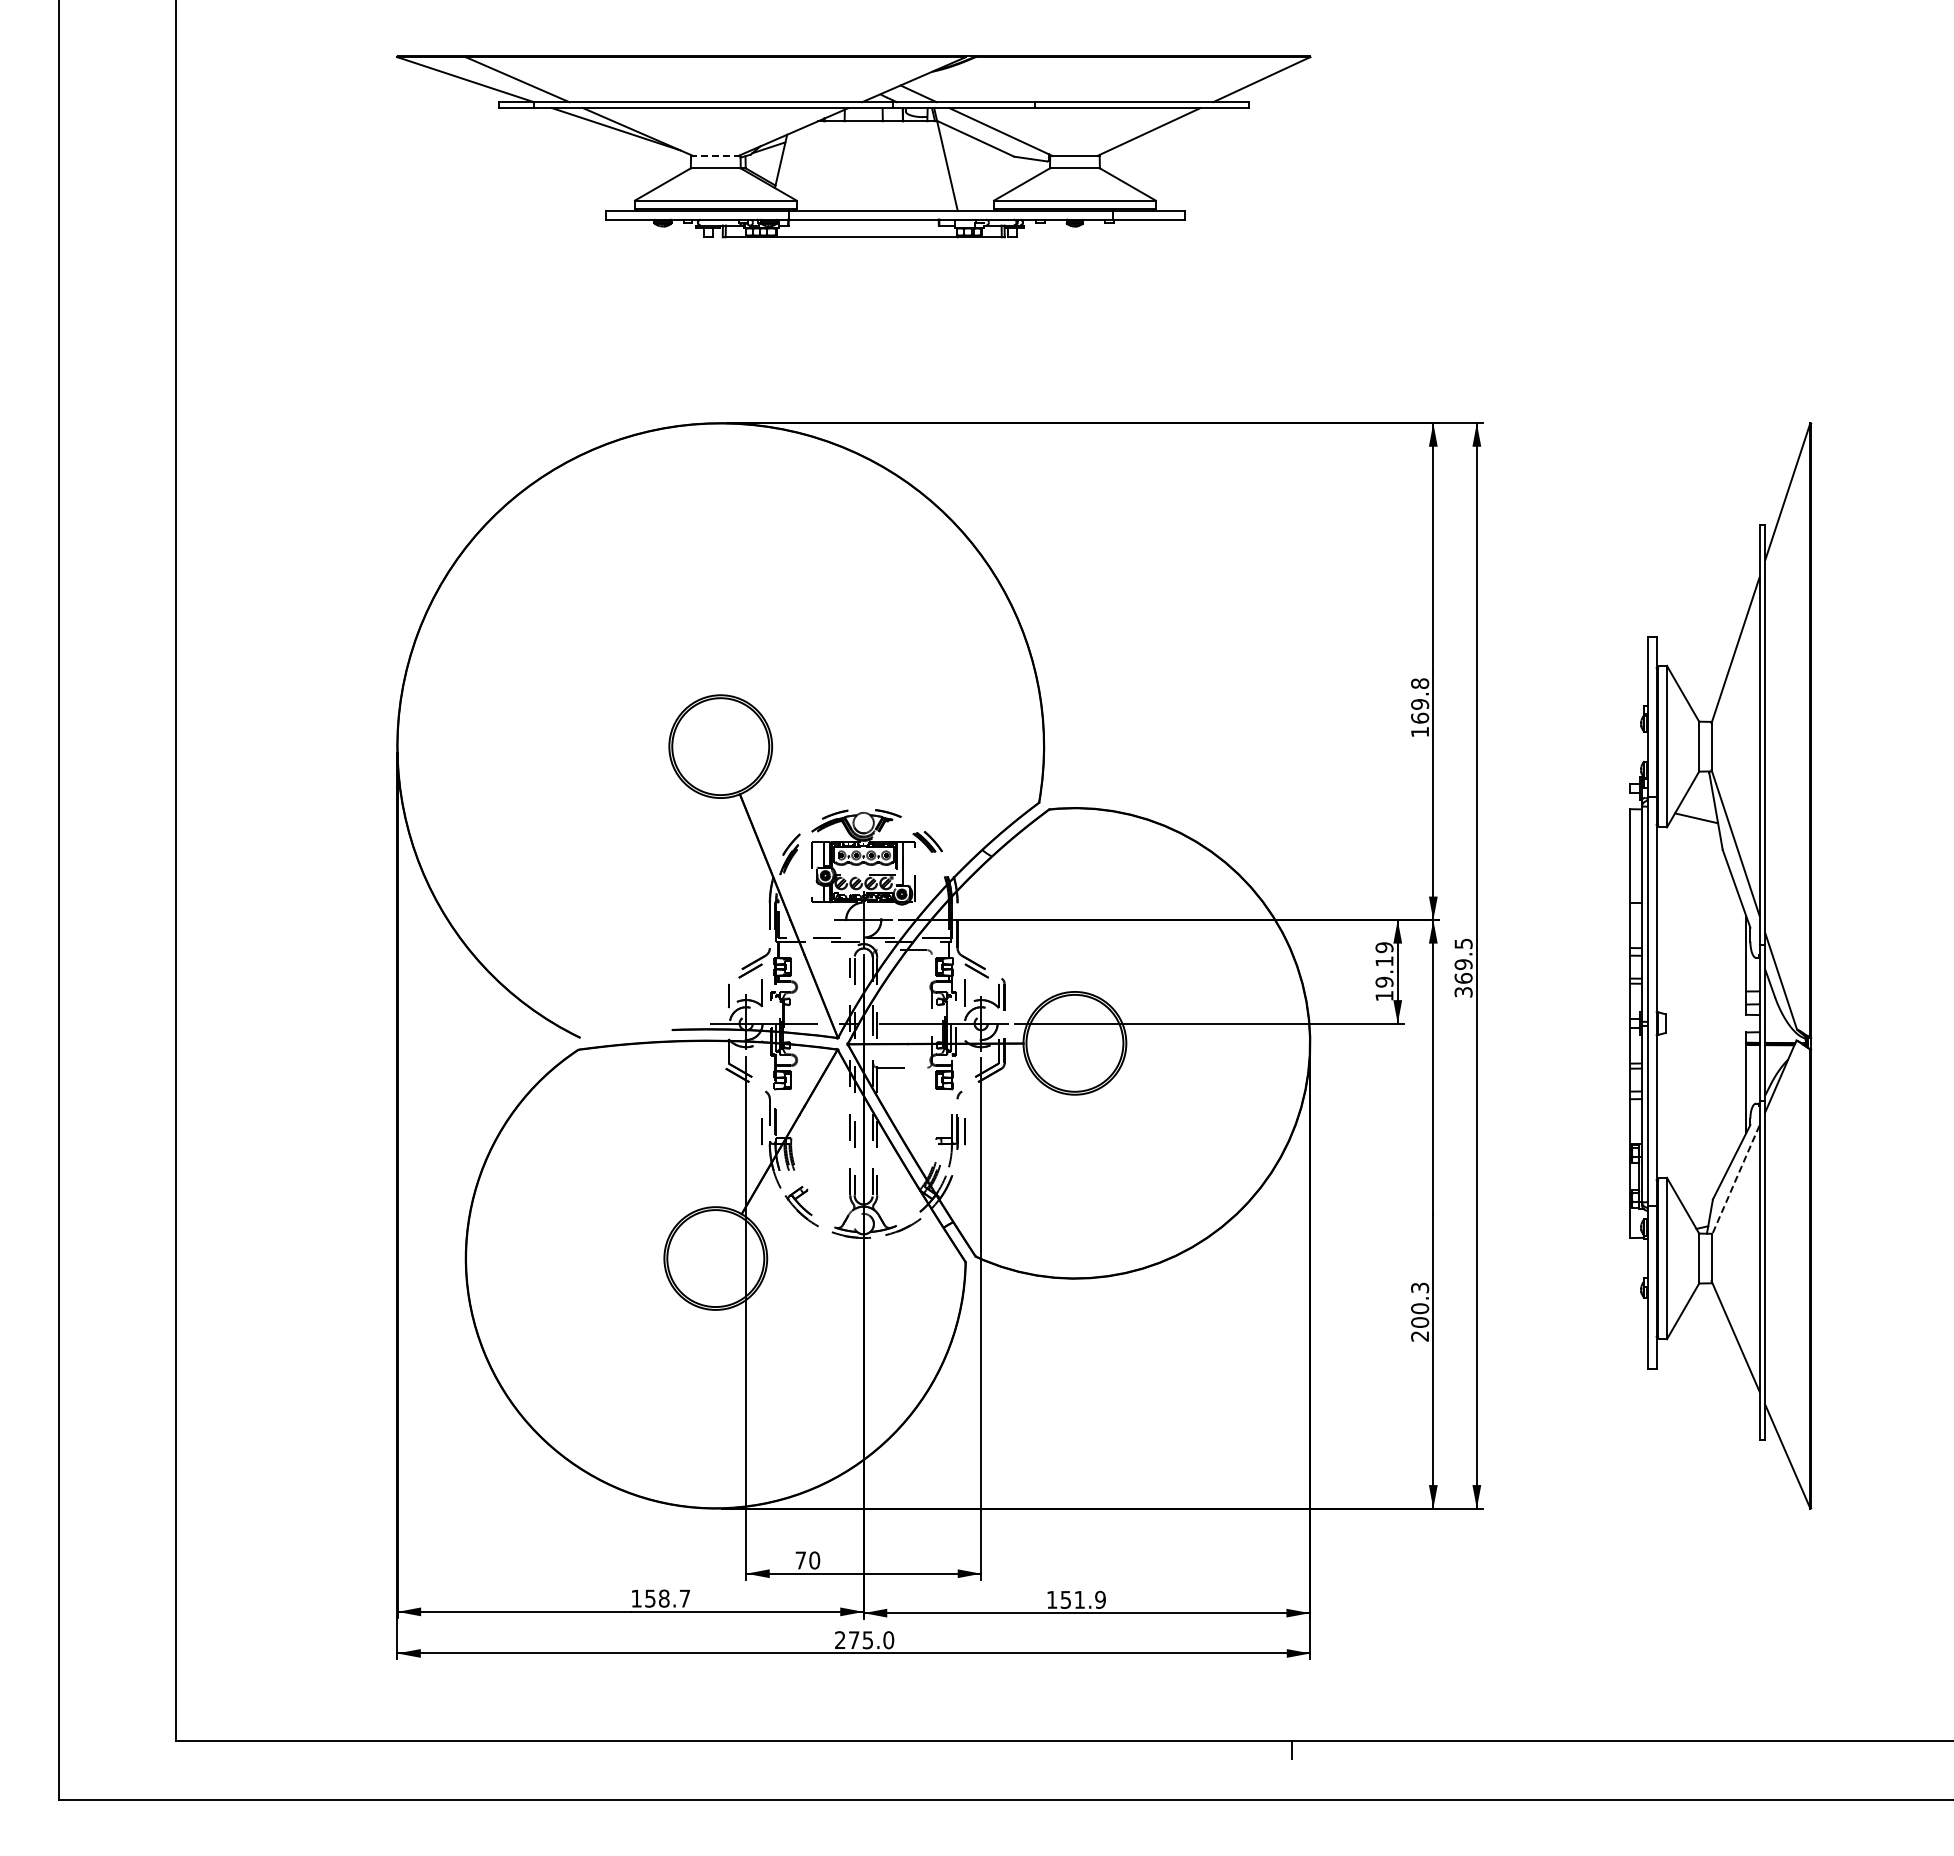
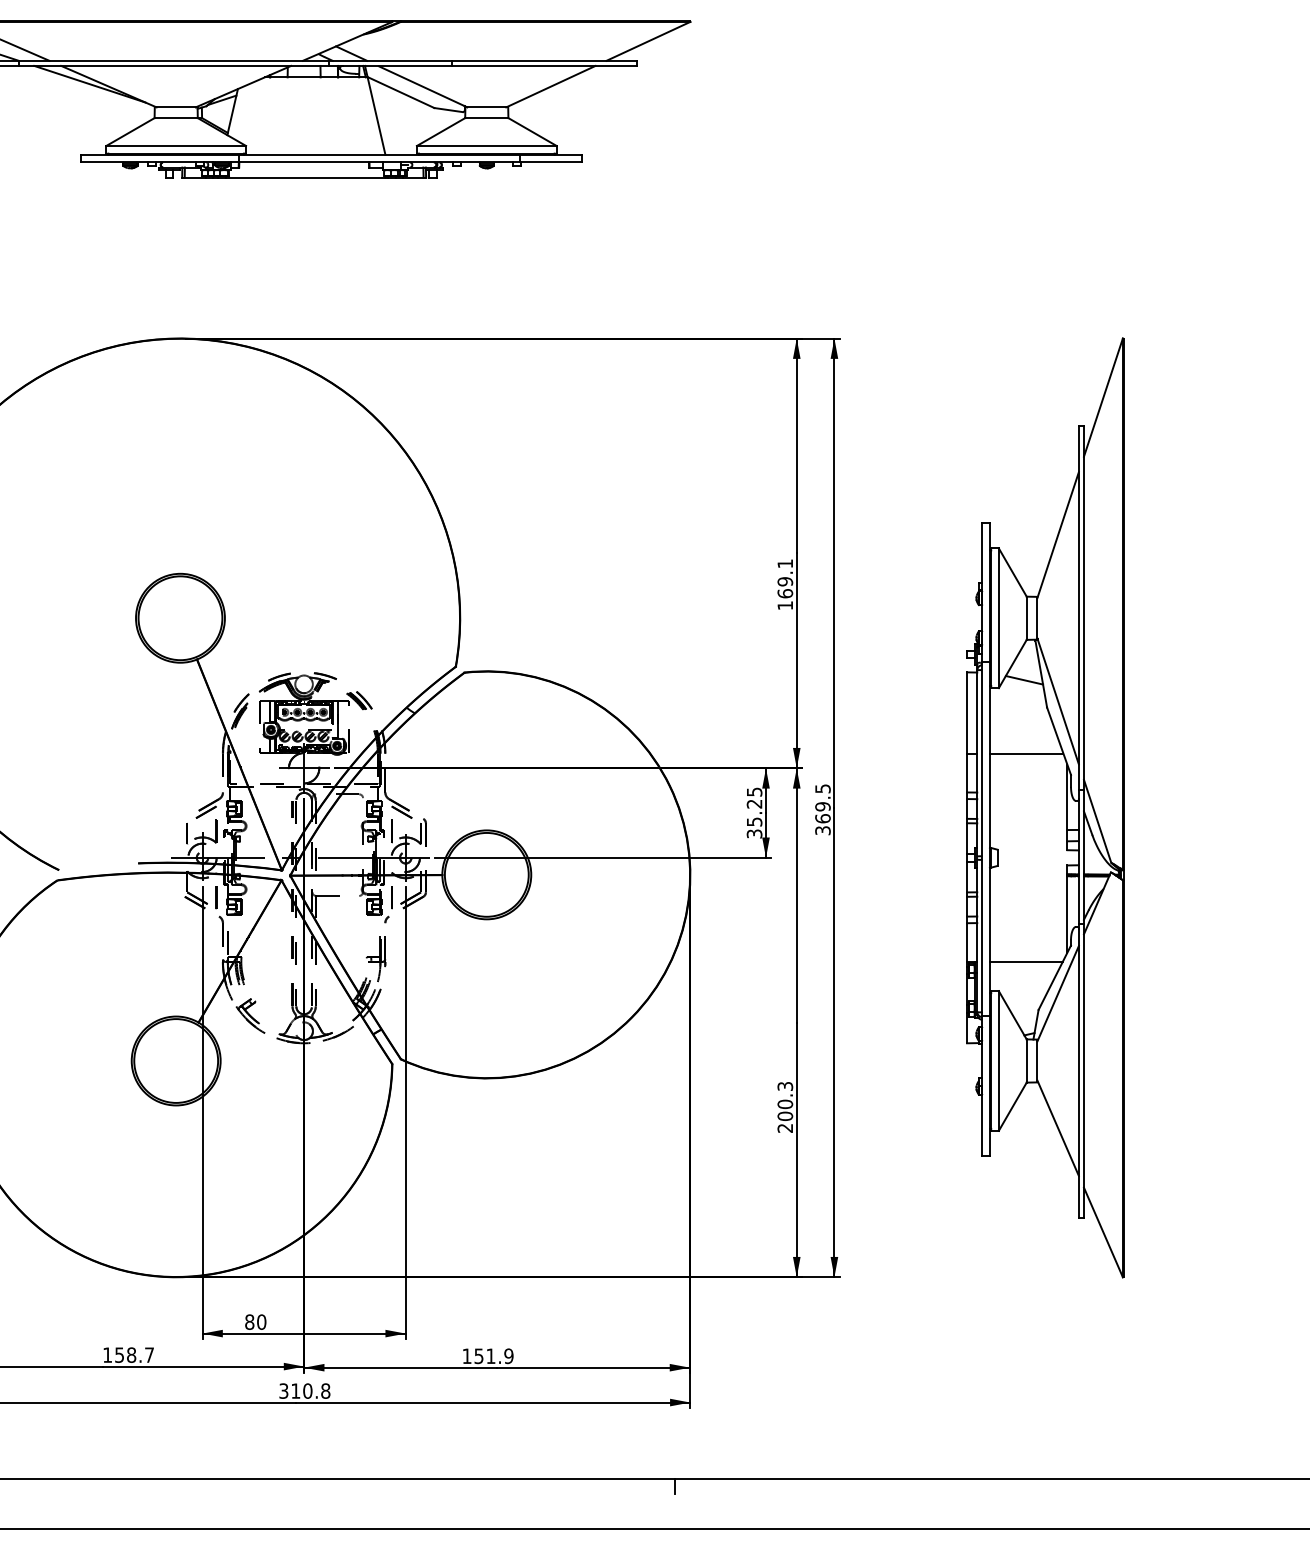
line: (715, 155) -> (175, 106), dashed -> solid
text: (1420, 683) -> (785, 563), 169.8 -> 169.1
line: (1698, 903) -> (1026, 753), added
text: (1384, 971) -> (754, 812), 19.19 -> 35.25
line: (761, 1131) -> (215, 897), moved
line: (964, 1131) -> (391, 897), moved
line: (1698, 1144) -> (1026, 962), added
line: (1735, 1181) -> (1058, 994), dashed -> solid
text: (800, 1560) -> (249, 1322), 70 -> 80
text: (864, 1640) -> (304, 1391), 275.0 -> 310.8

